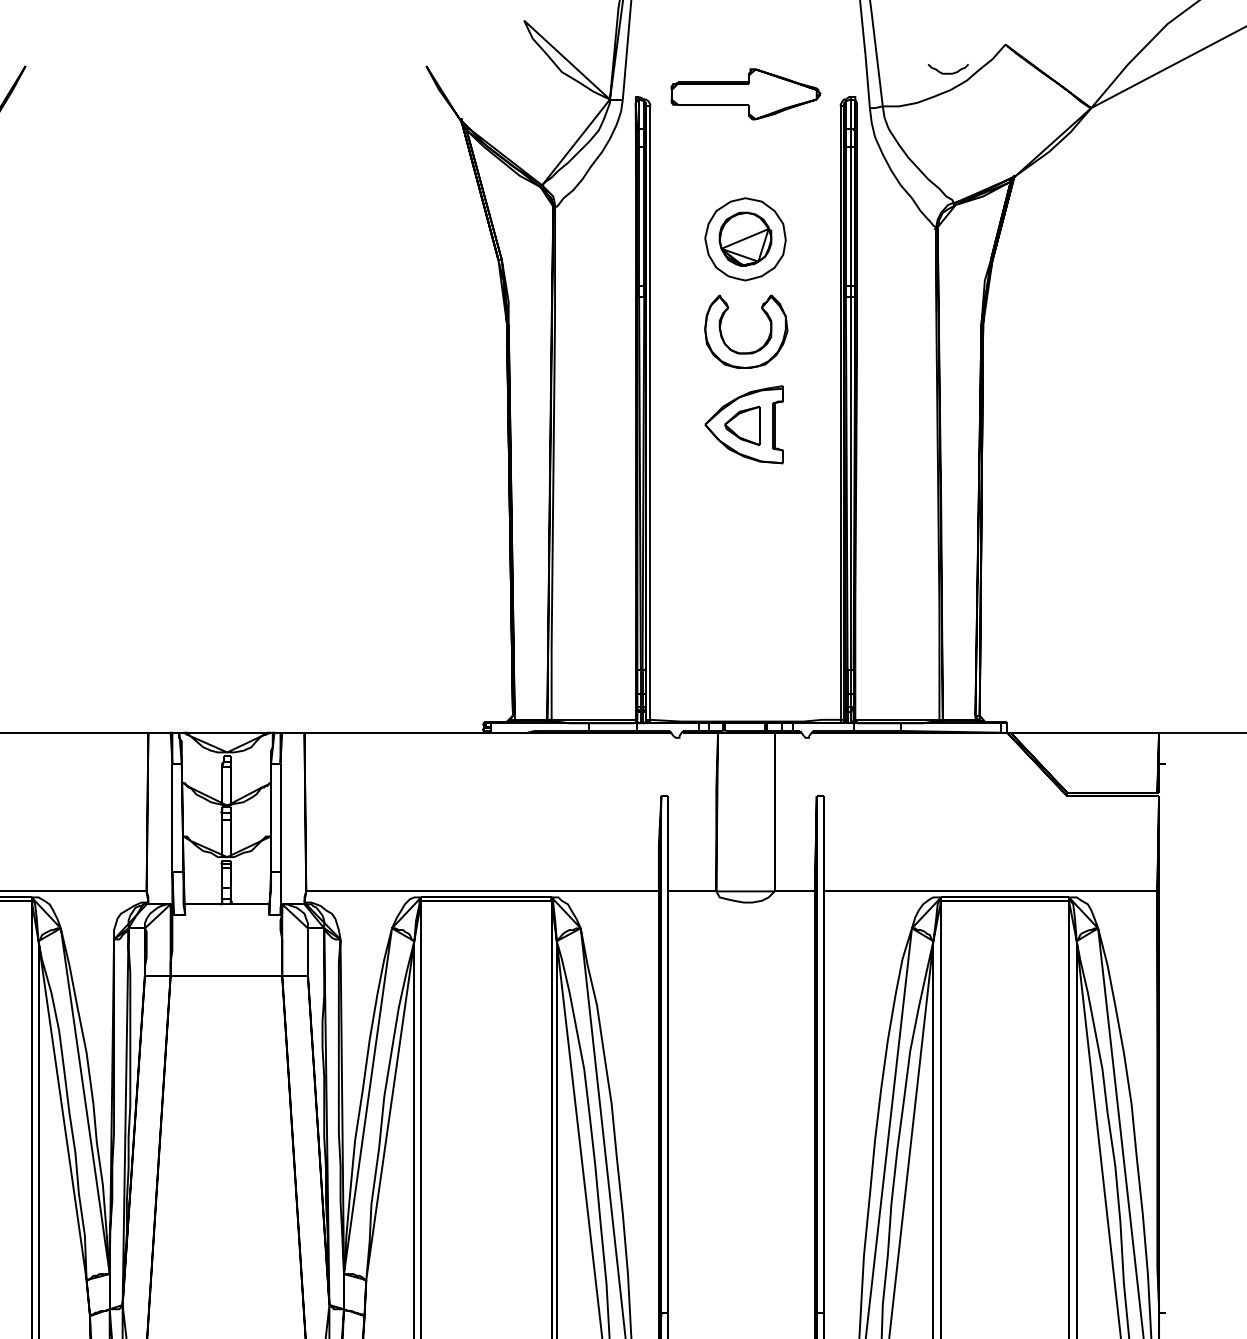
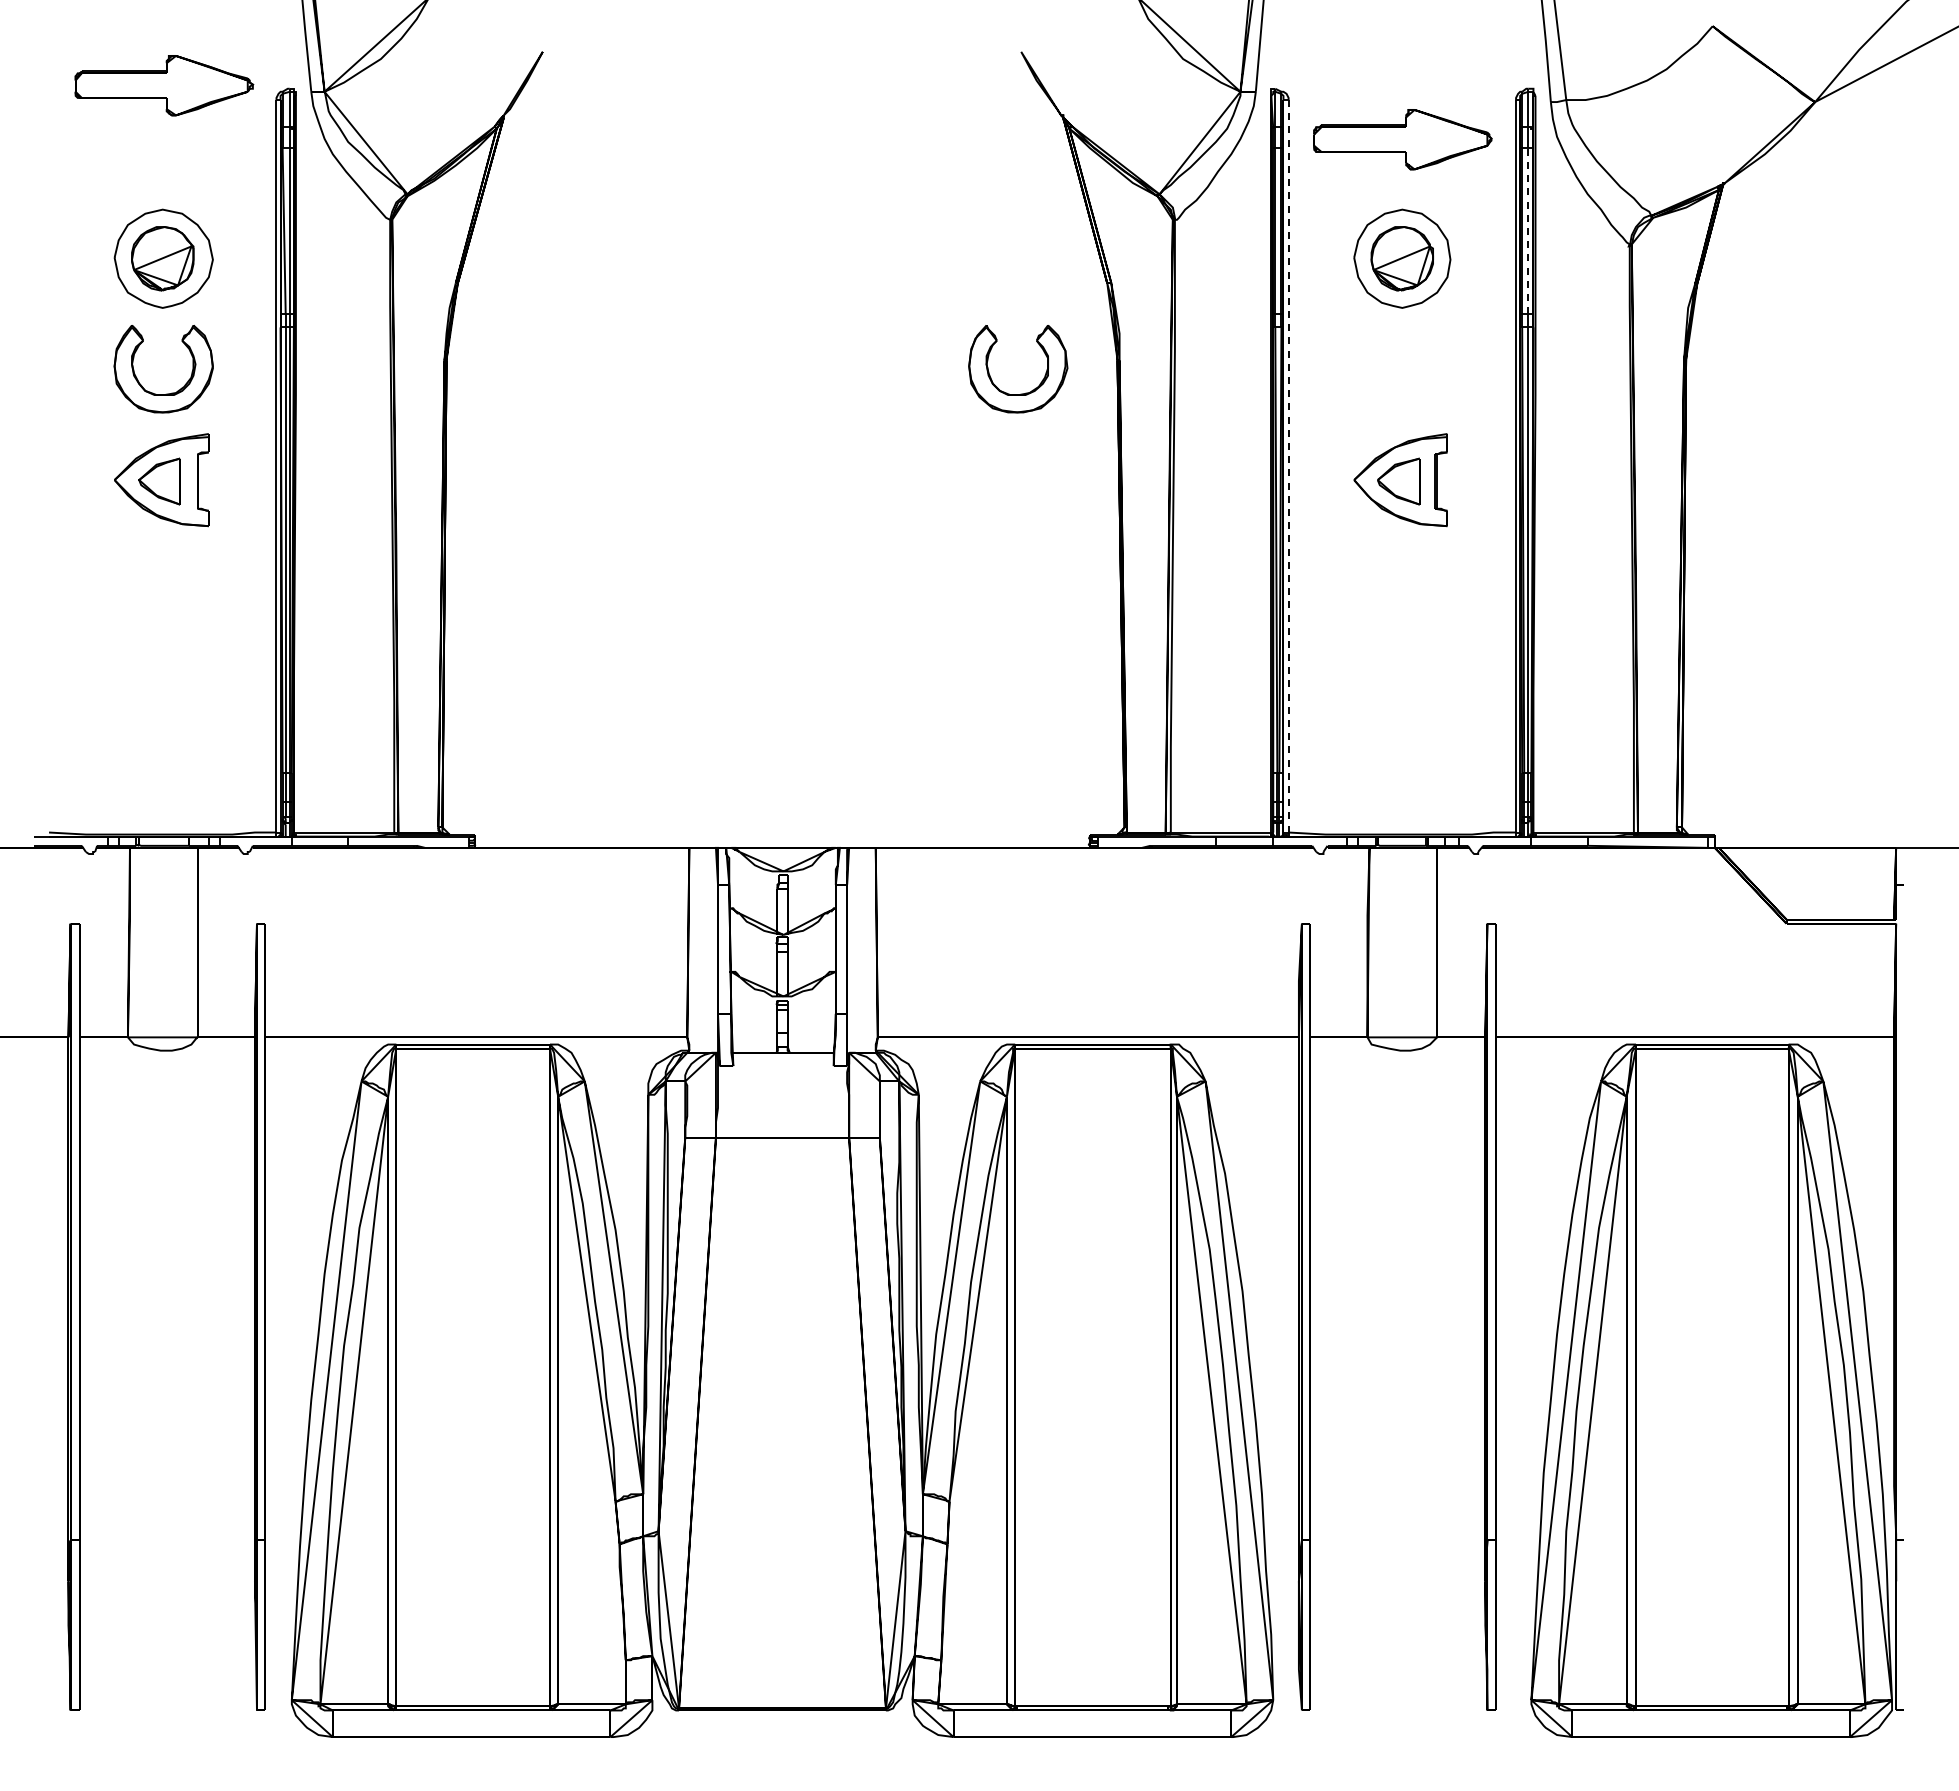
curve: (948, 73) -> (1644, 60), removed
part: (745, 94) -> (1402, 139), moved
line: (851, 216) -> (1528, 231), solid -> dashed
part: (752, 351) -> (1025, 392), moved
line: (650, 414) -> (1288, 467), solid -> dashed

